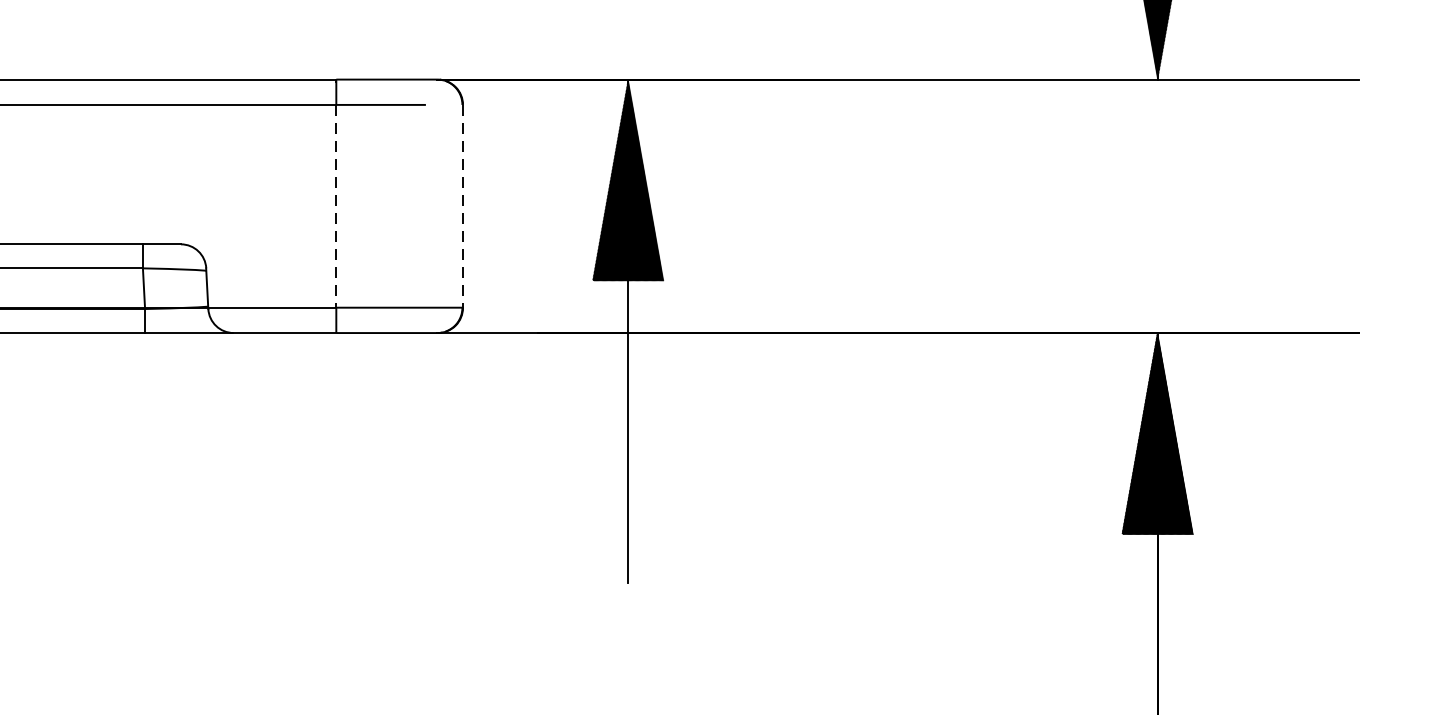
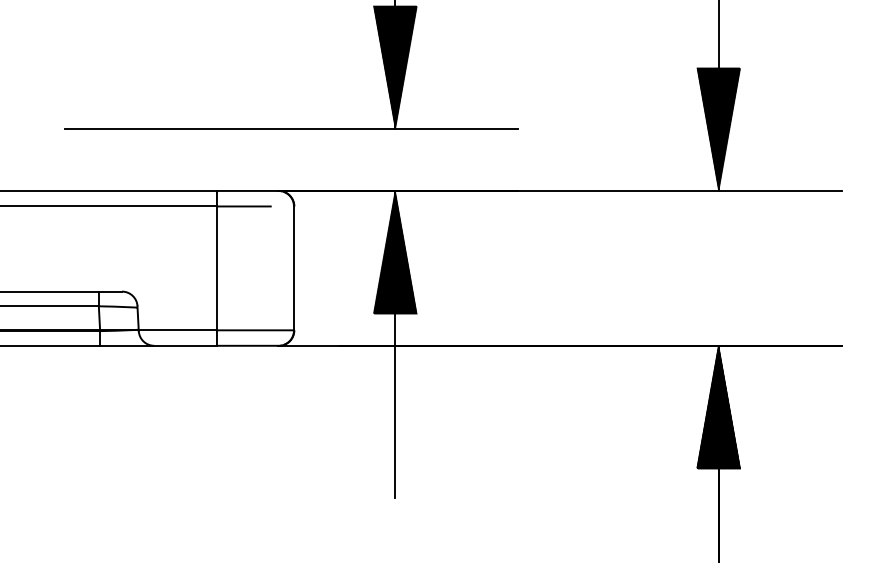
line: (335, 206) -> (216, 268), dashed -> solid
line: (463, 206) -> (294, 268), dashed -> solid

